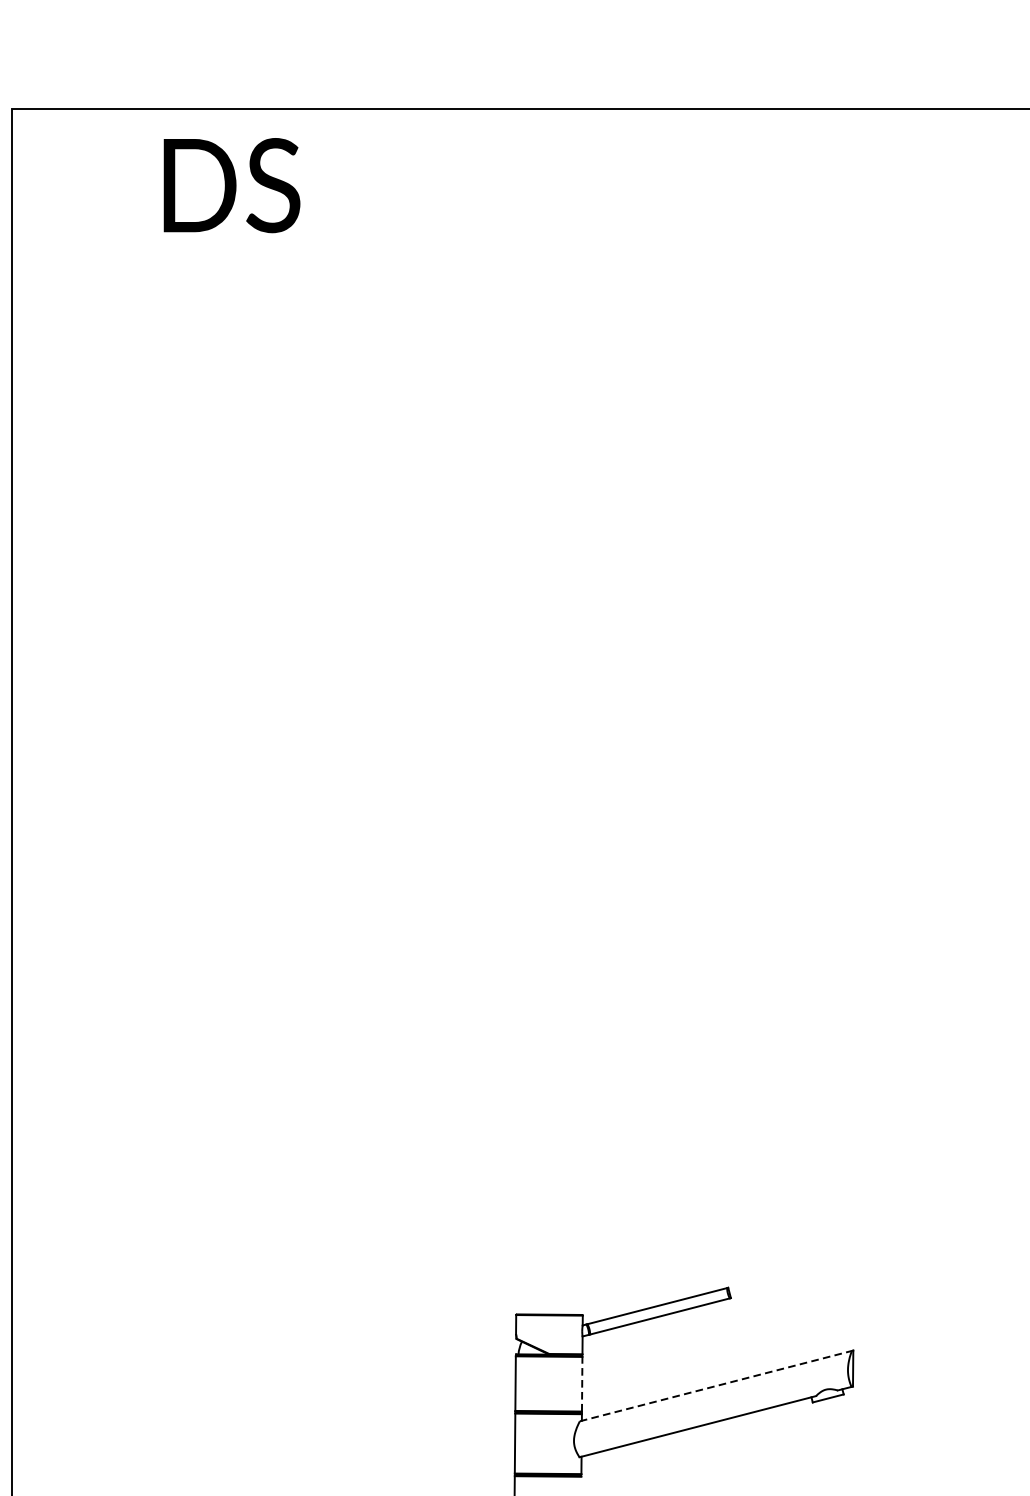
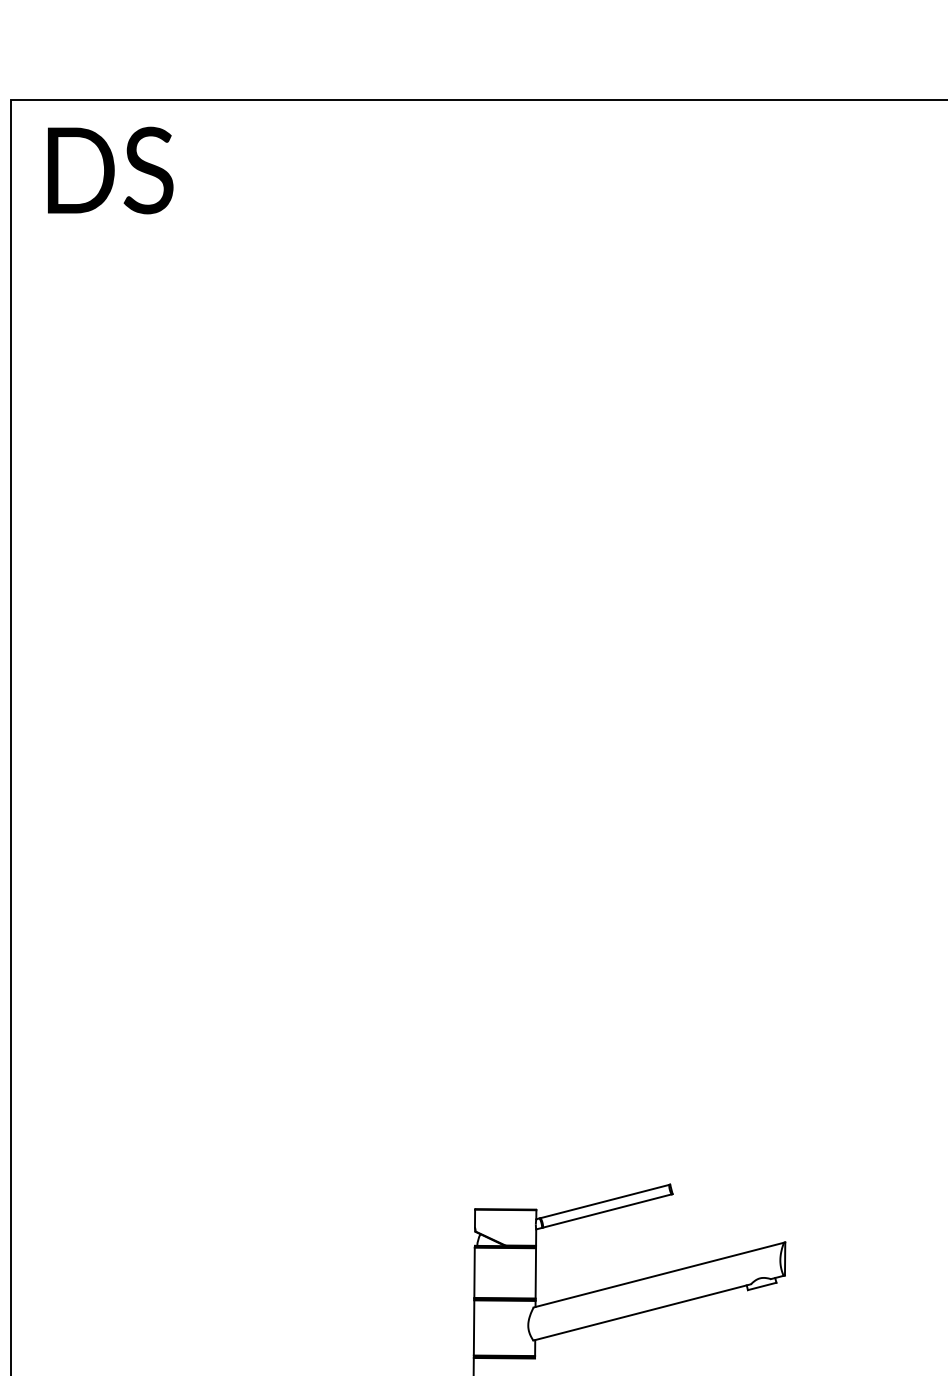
text: (231, 185) -> (110, 170), moved
line: (581, 1383) -> (535, 1272), dashed -> solid
line: (716, 1385) -> (659, 1274), dashed -> solid

